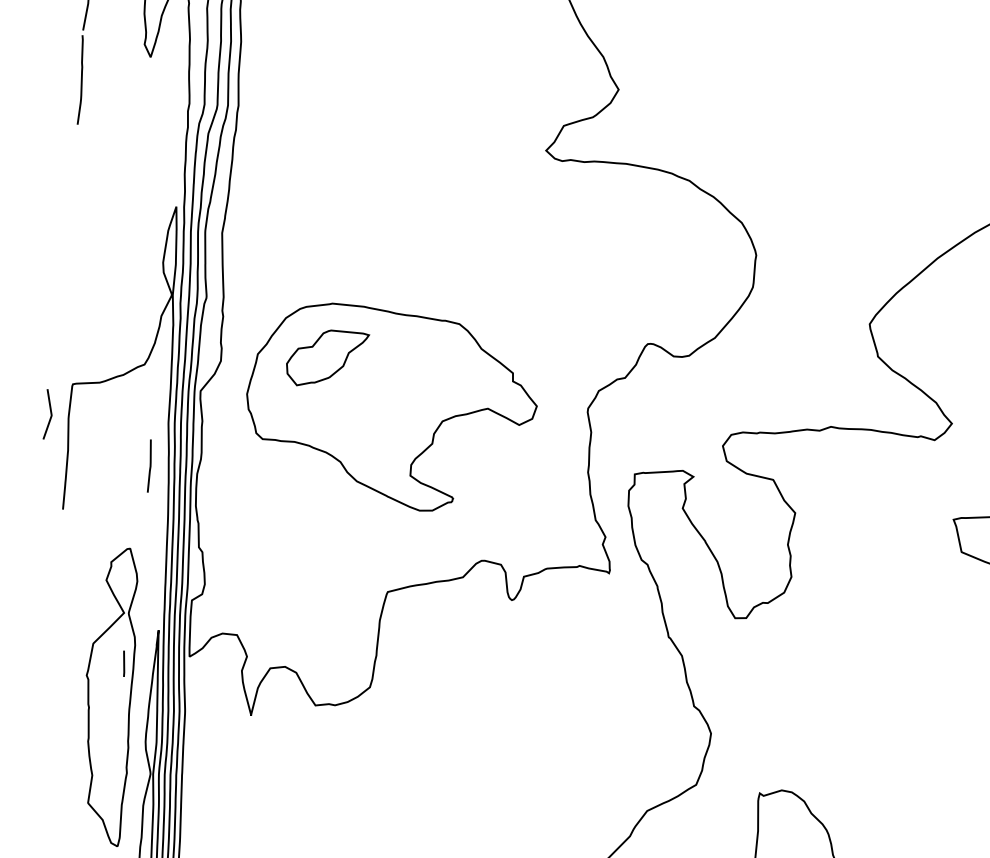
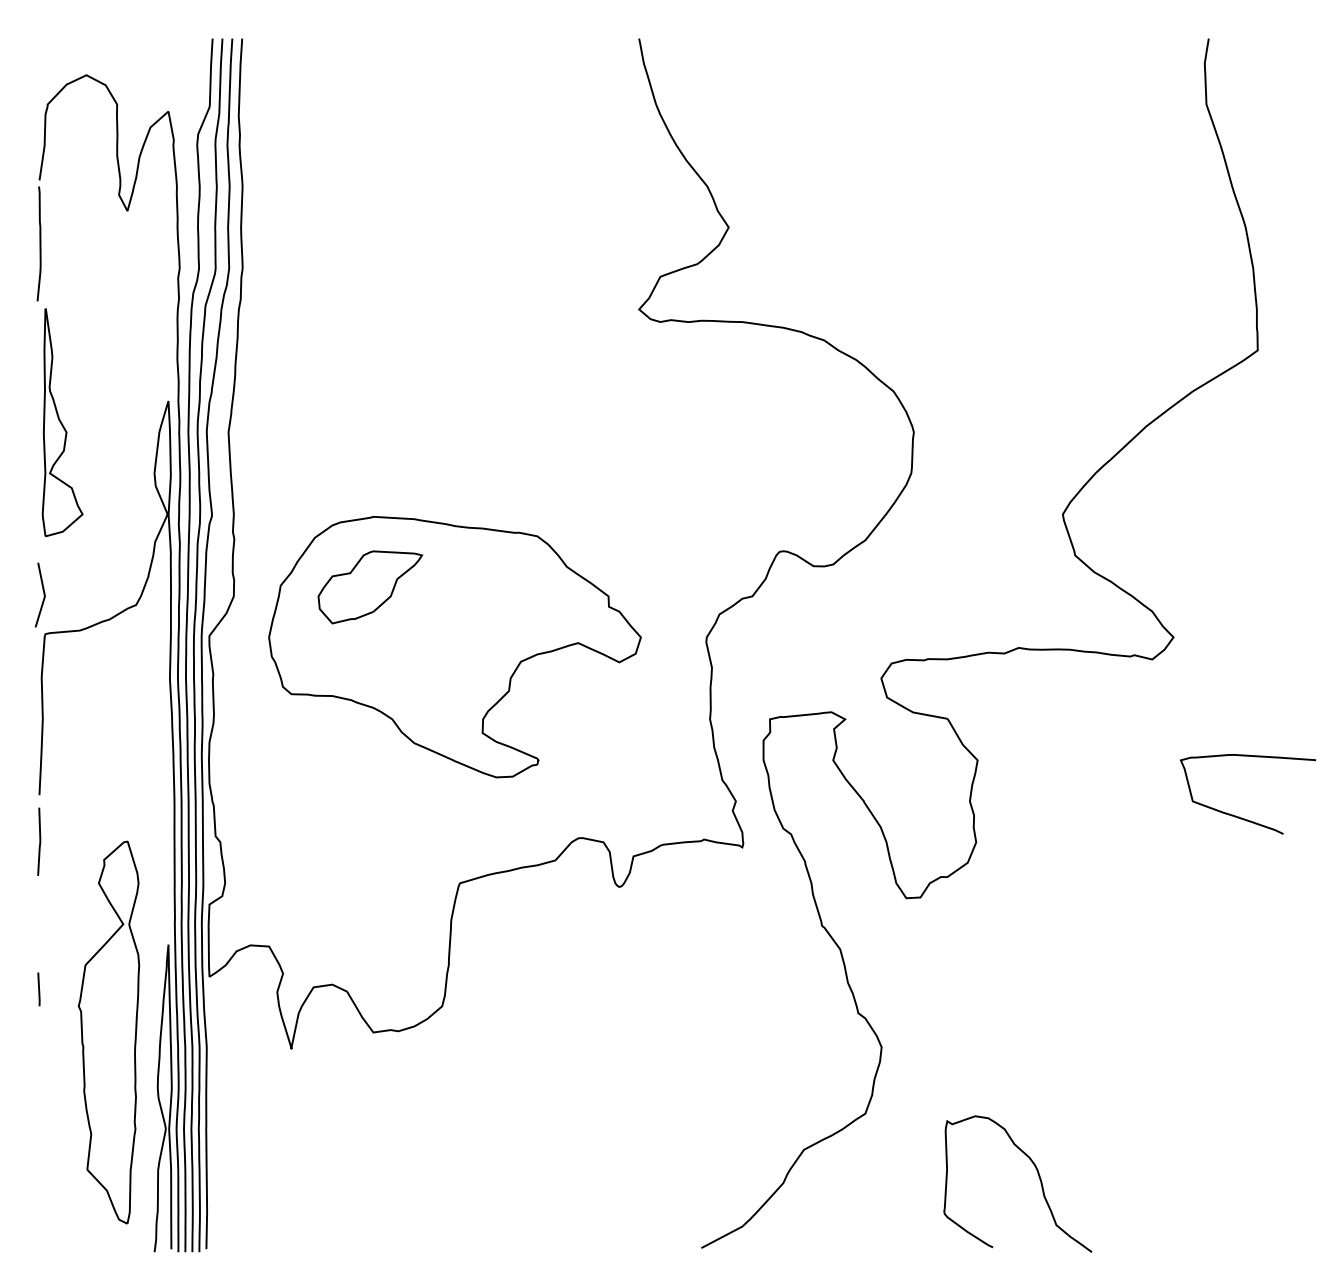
part: (93, 219) -> (62, 422), added
line: (50, 414) -> (43, 594), moved
line: (149, 465) -> (39, 841), moved
line: (123, 663) -> (38, 989), moved

